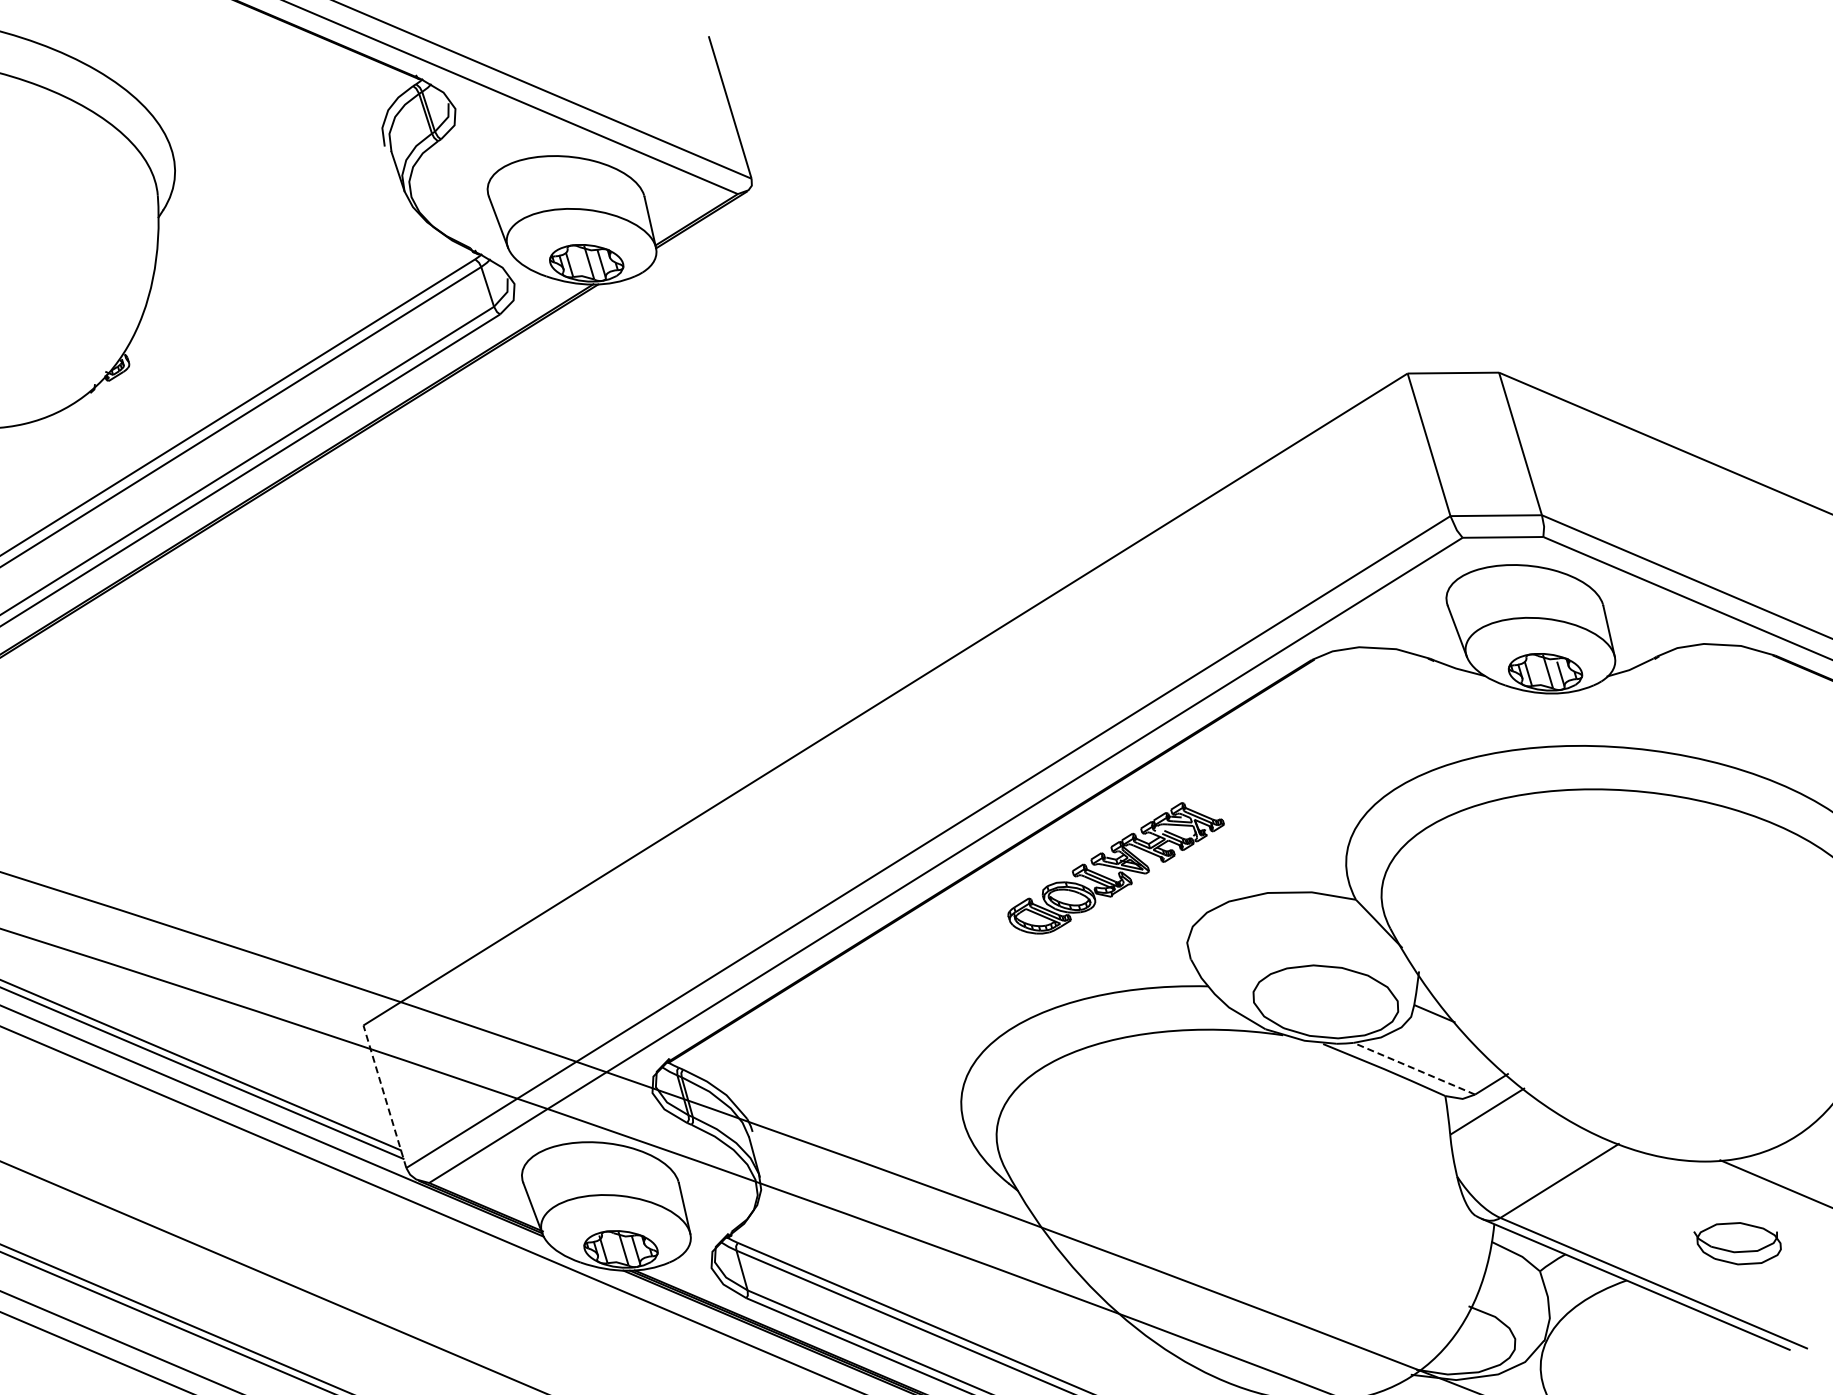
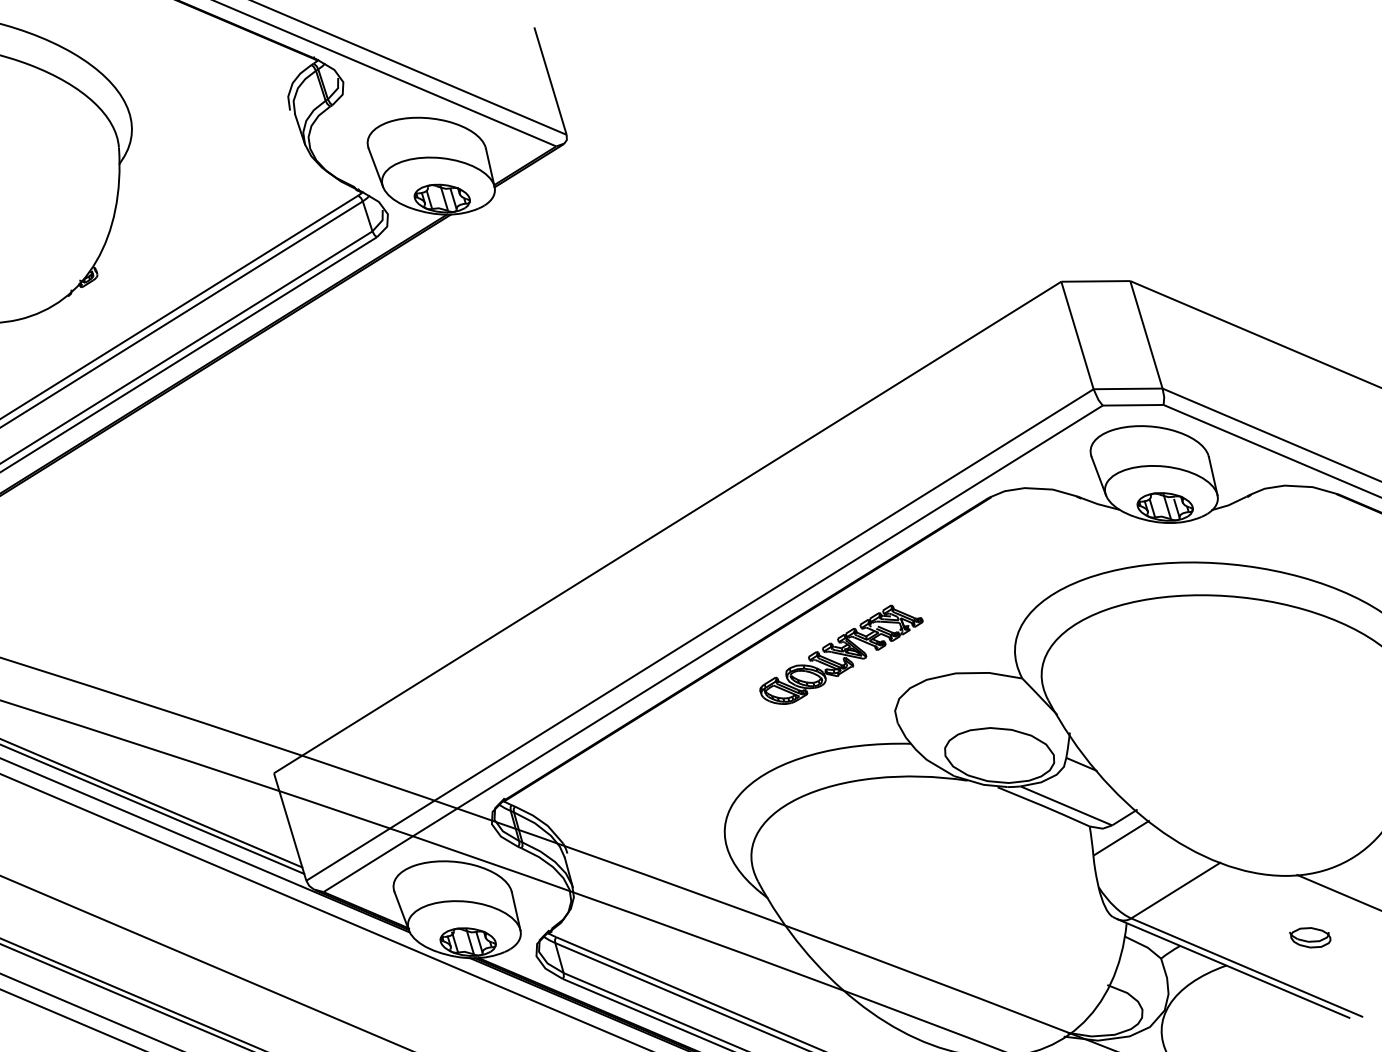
line: (1413, 1068) -> (1065, 805), dashed -> solid
line: (384, 1096) -> (289, 826), dashed -> solid
part: (1737, 1243) -> (1310, 937), size x0.62

